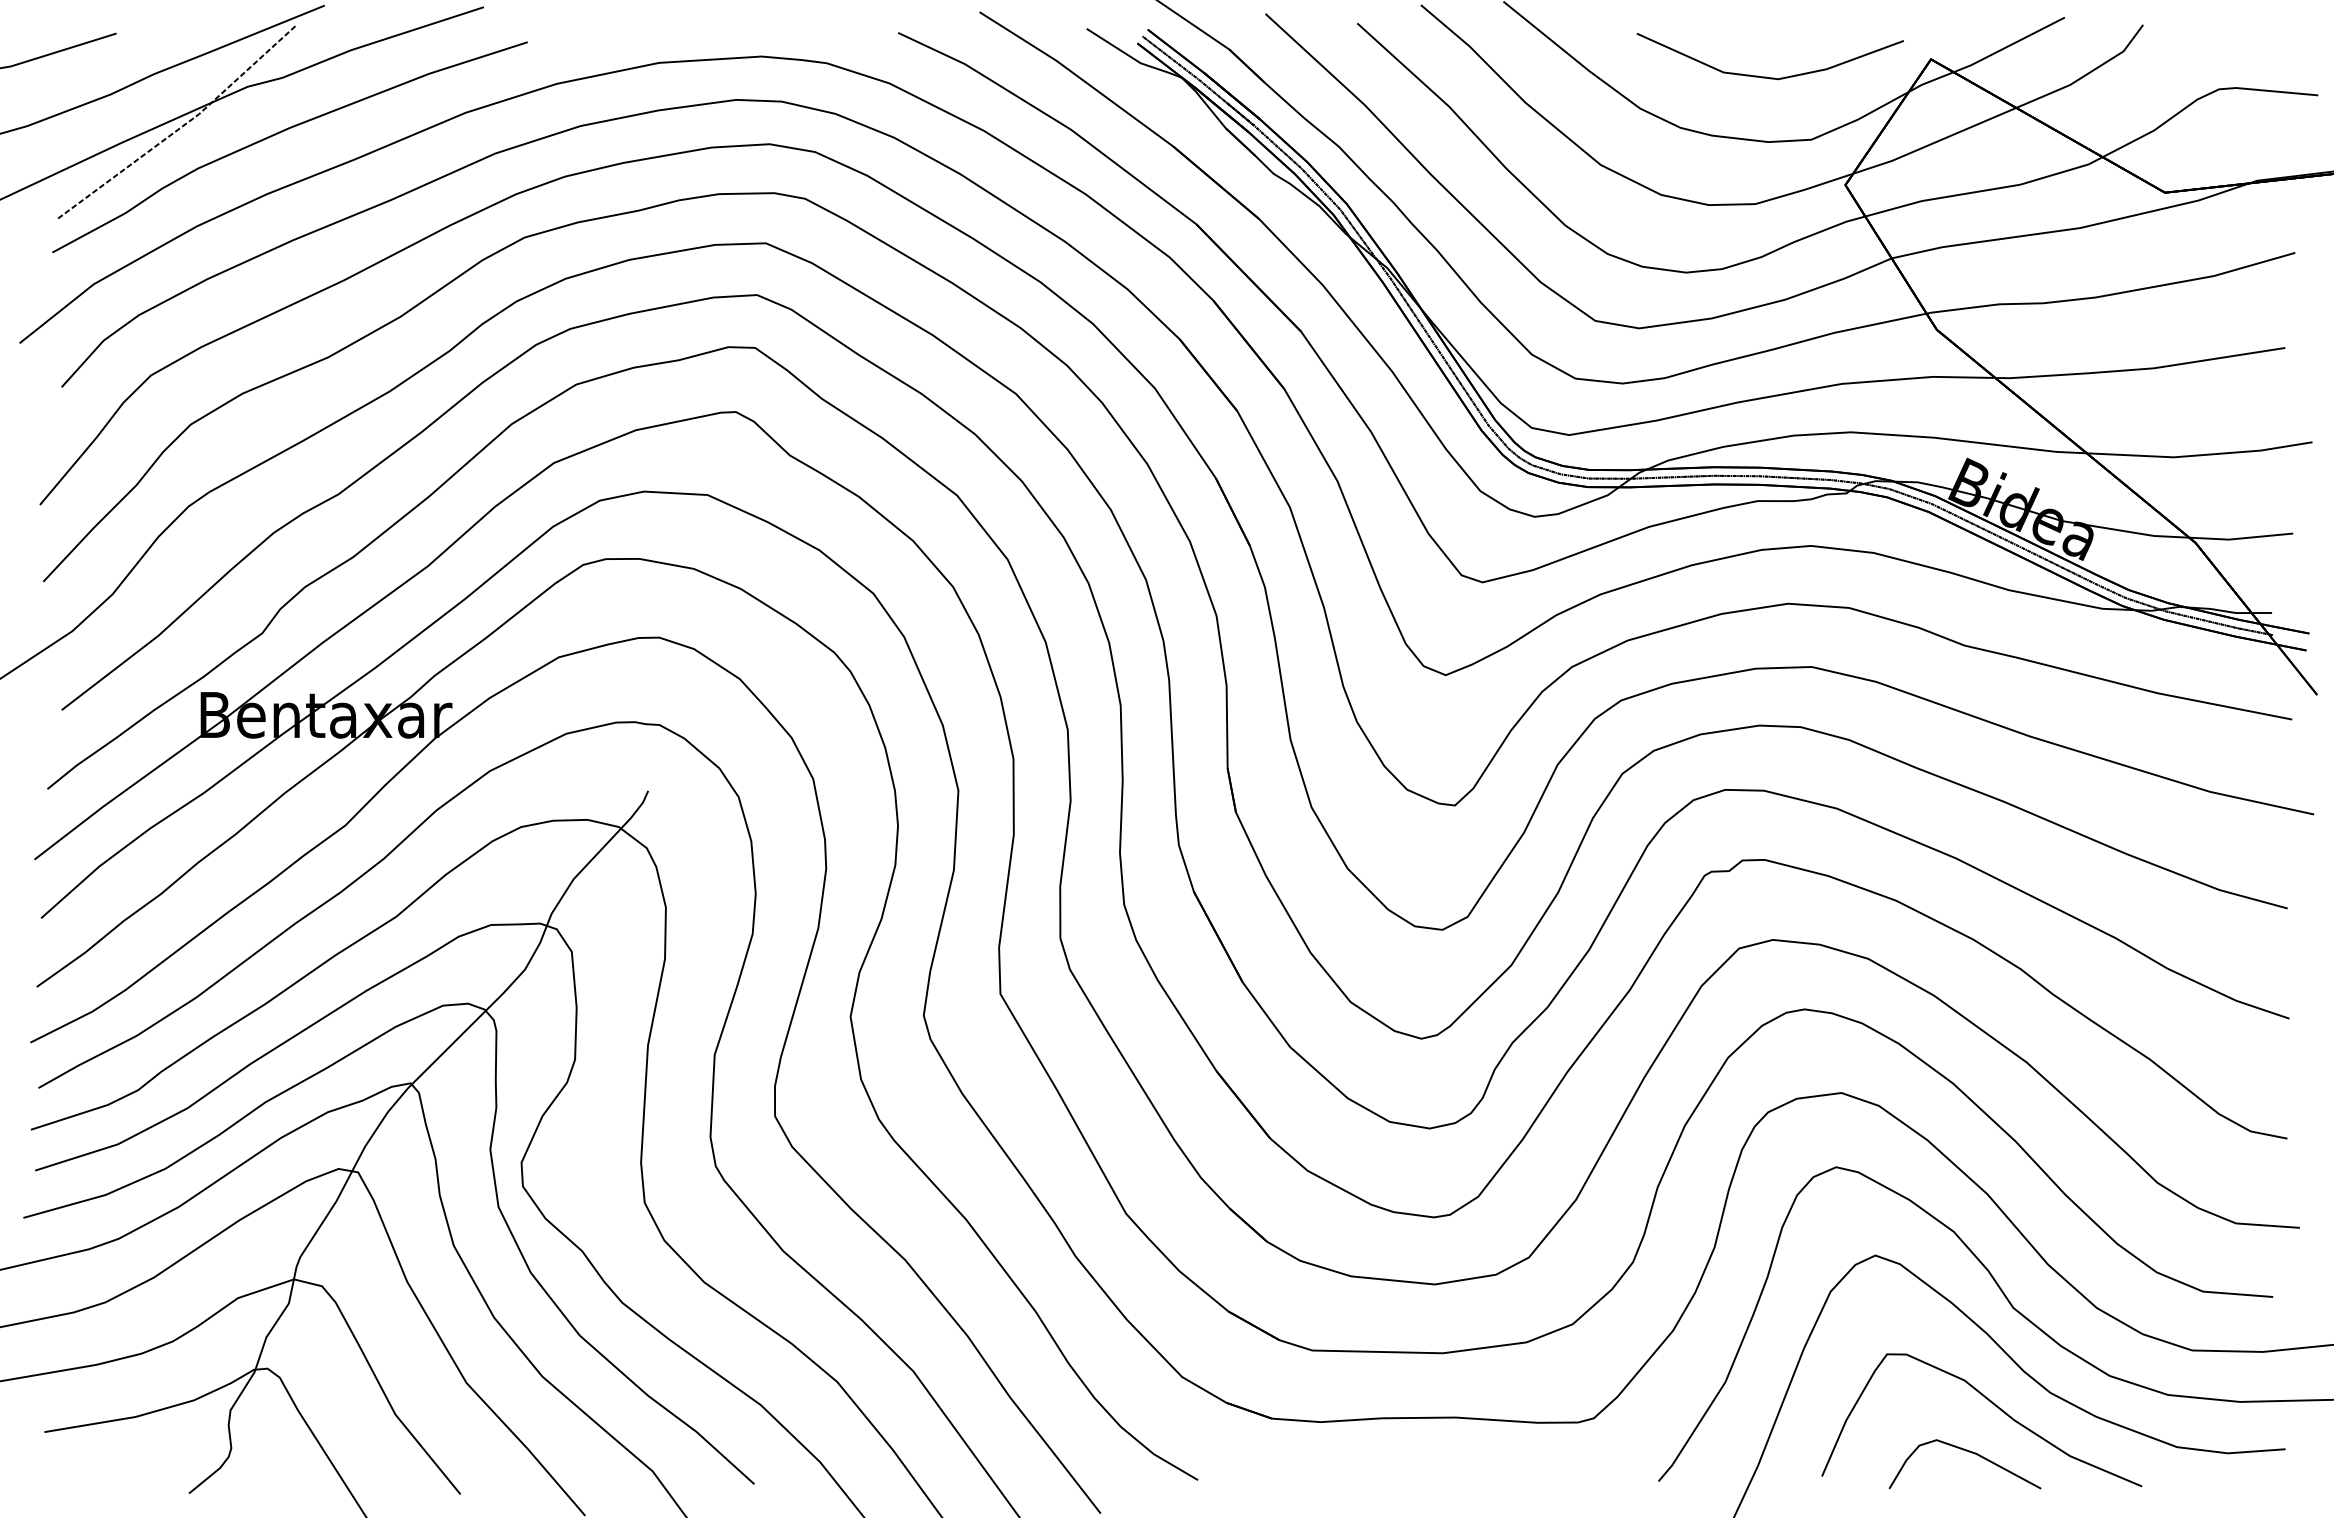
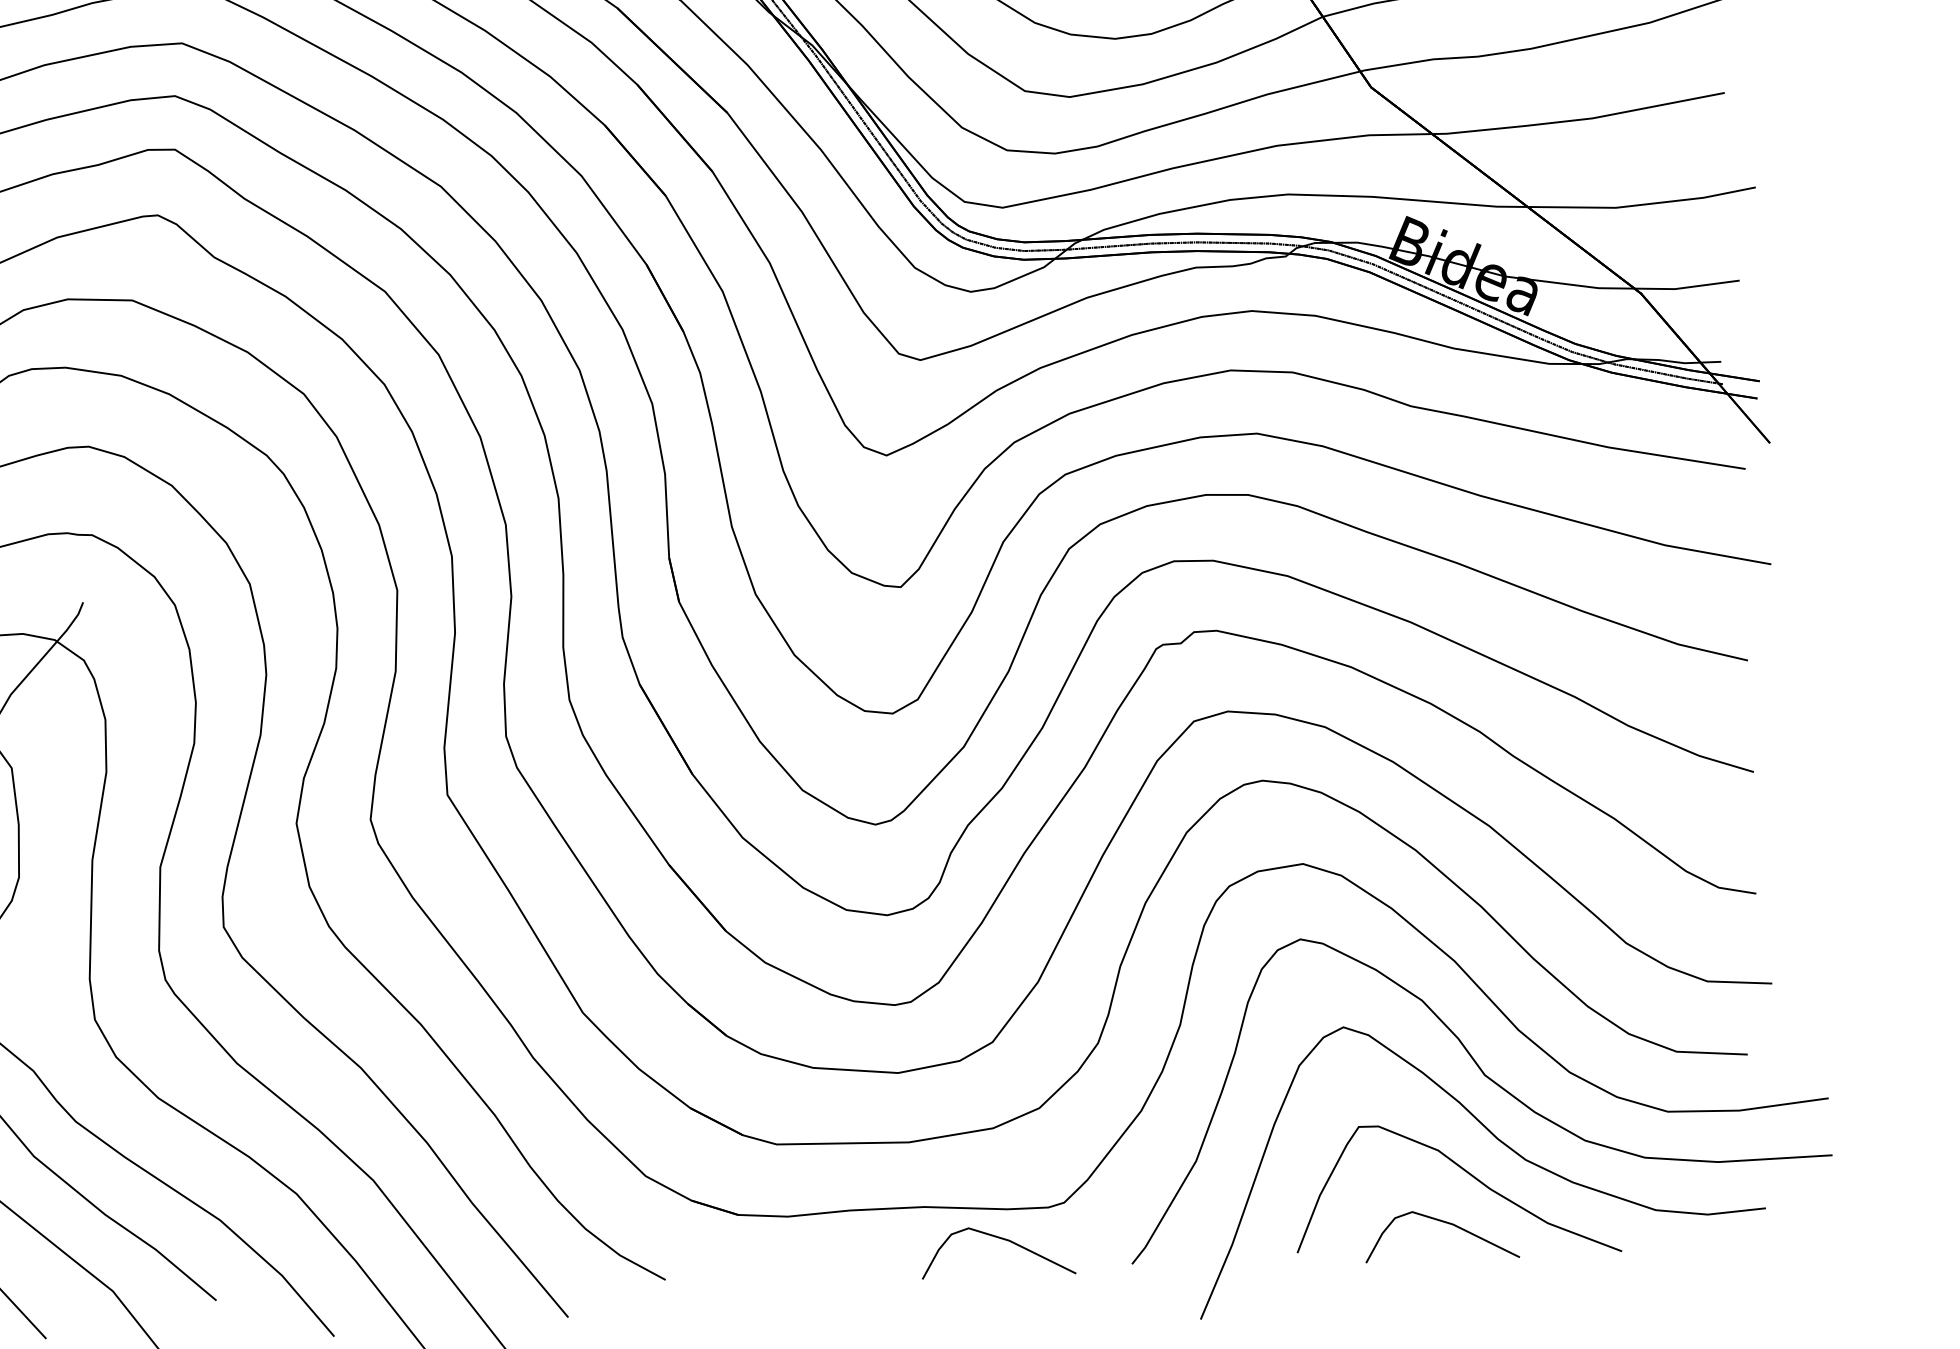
curve: (1530, 1452) -> (1001, 1239), added

